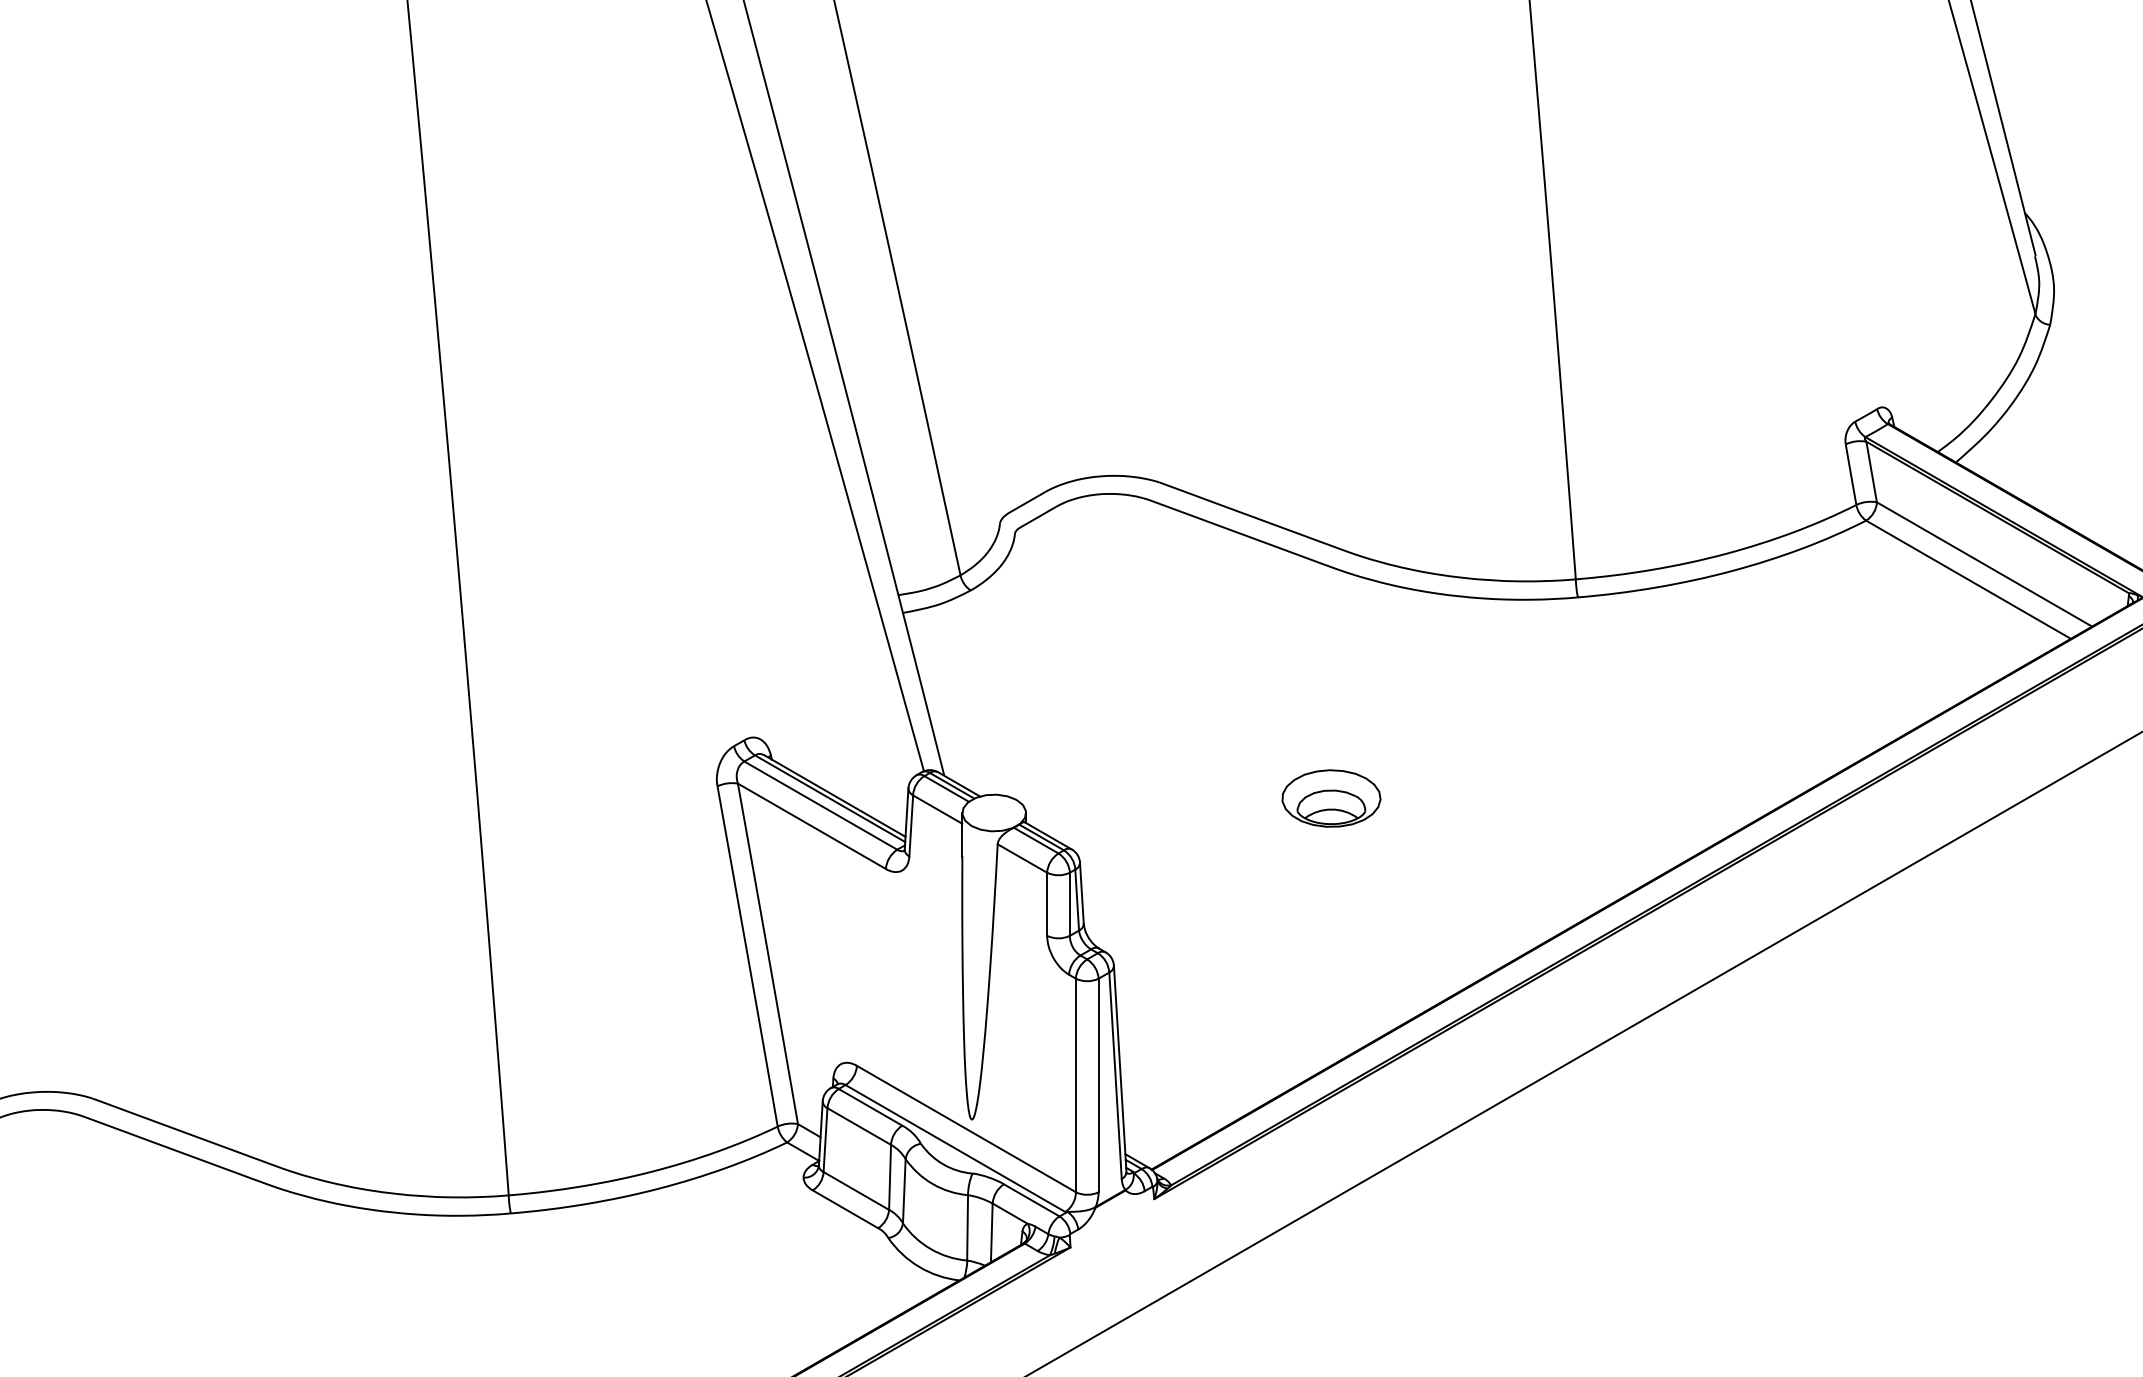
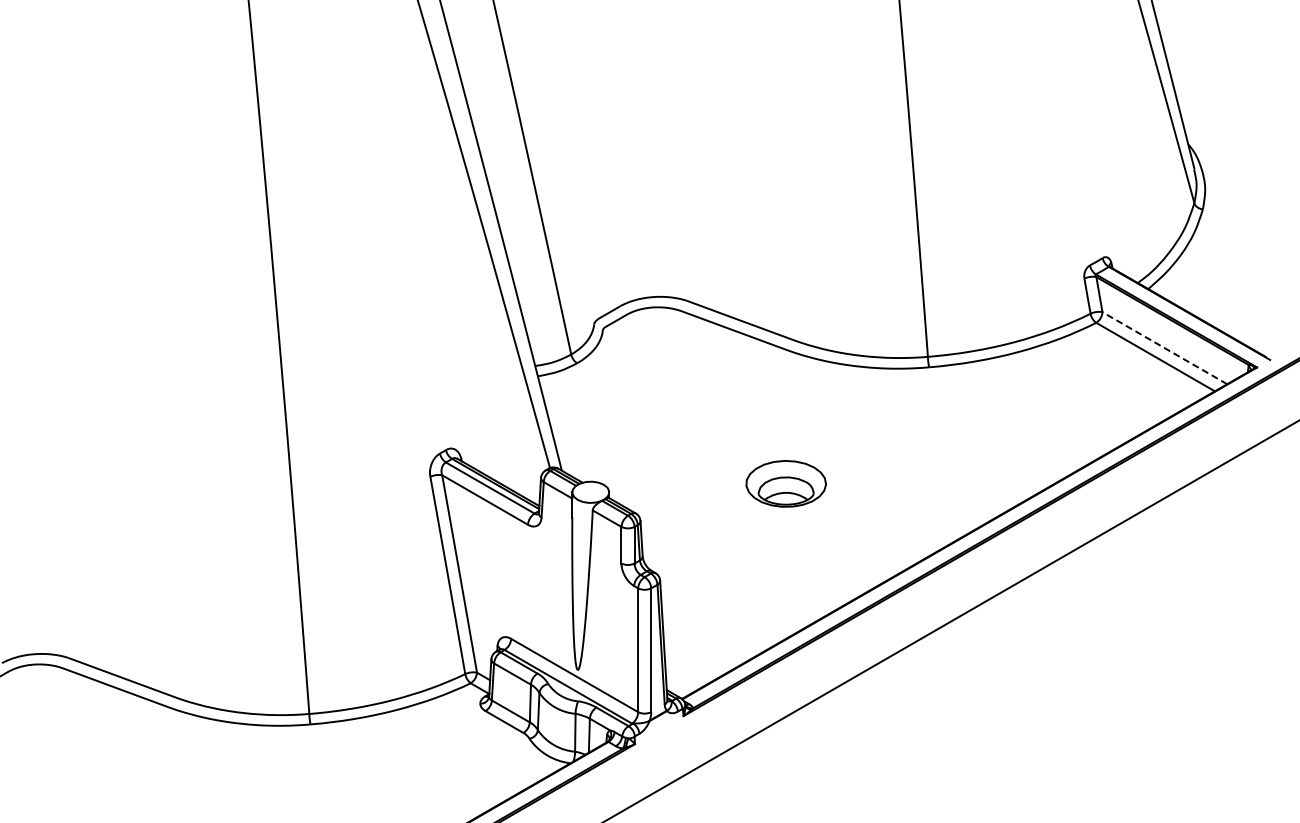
line: (1983, 563) -> (1164, 347), solid -> dashed
part: (1331, 797) -> (786, 483), size x1.4

